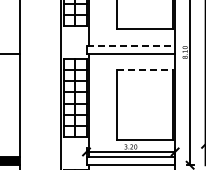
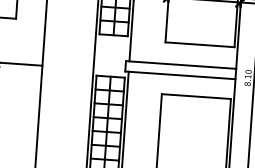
line: (131, 45) -> (181, 64), dashed -> solid
line: (144, 70) -> (195, 96), dashed -> solid

